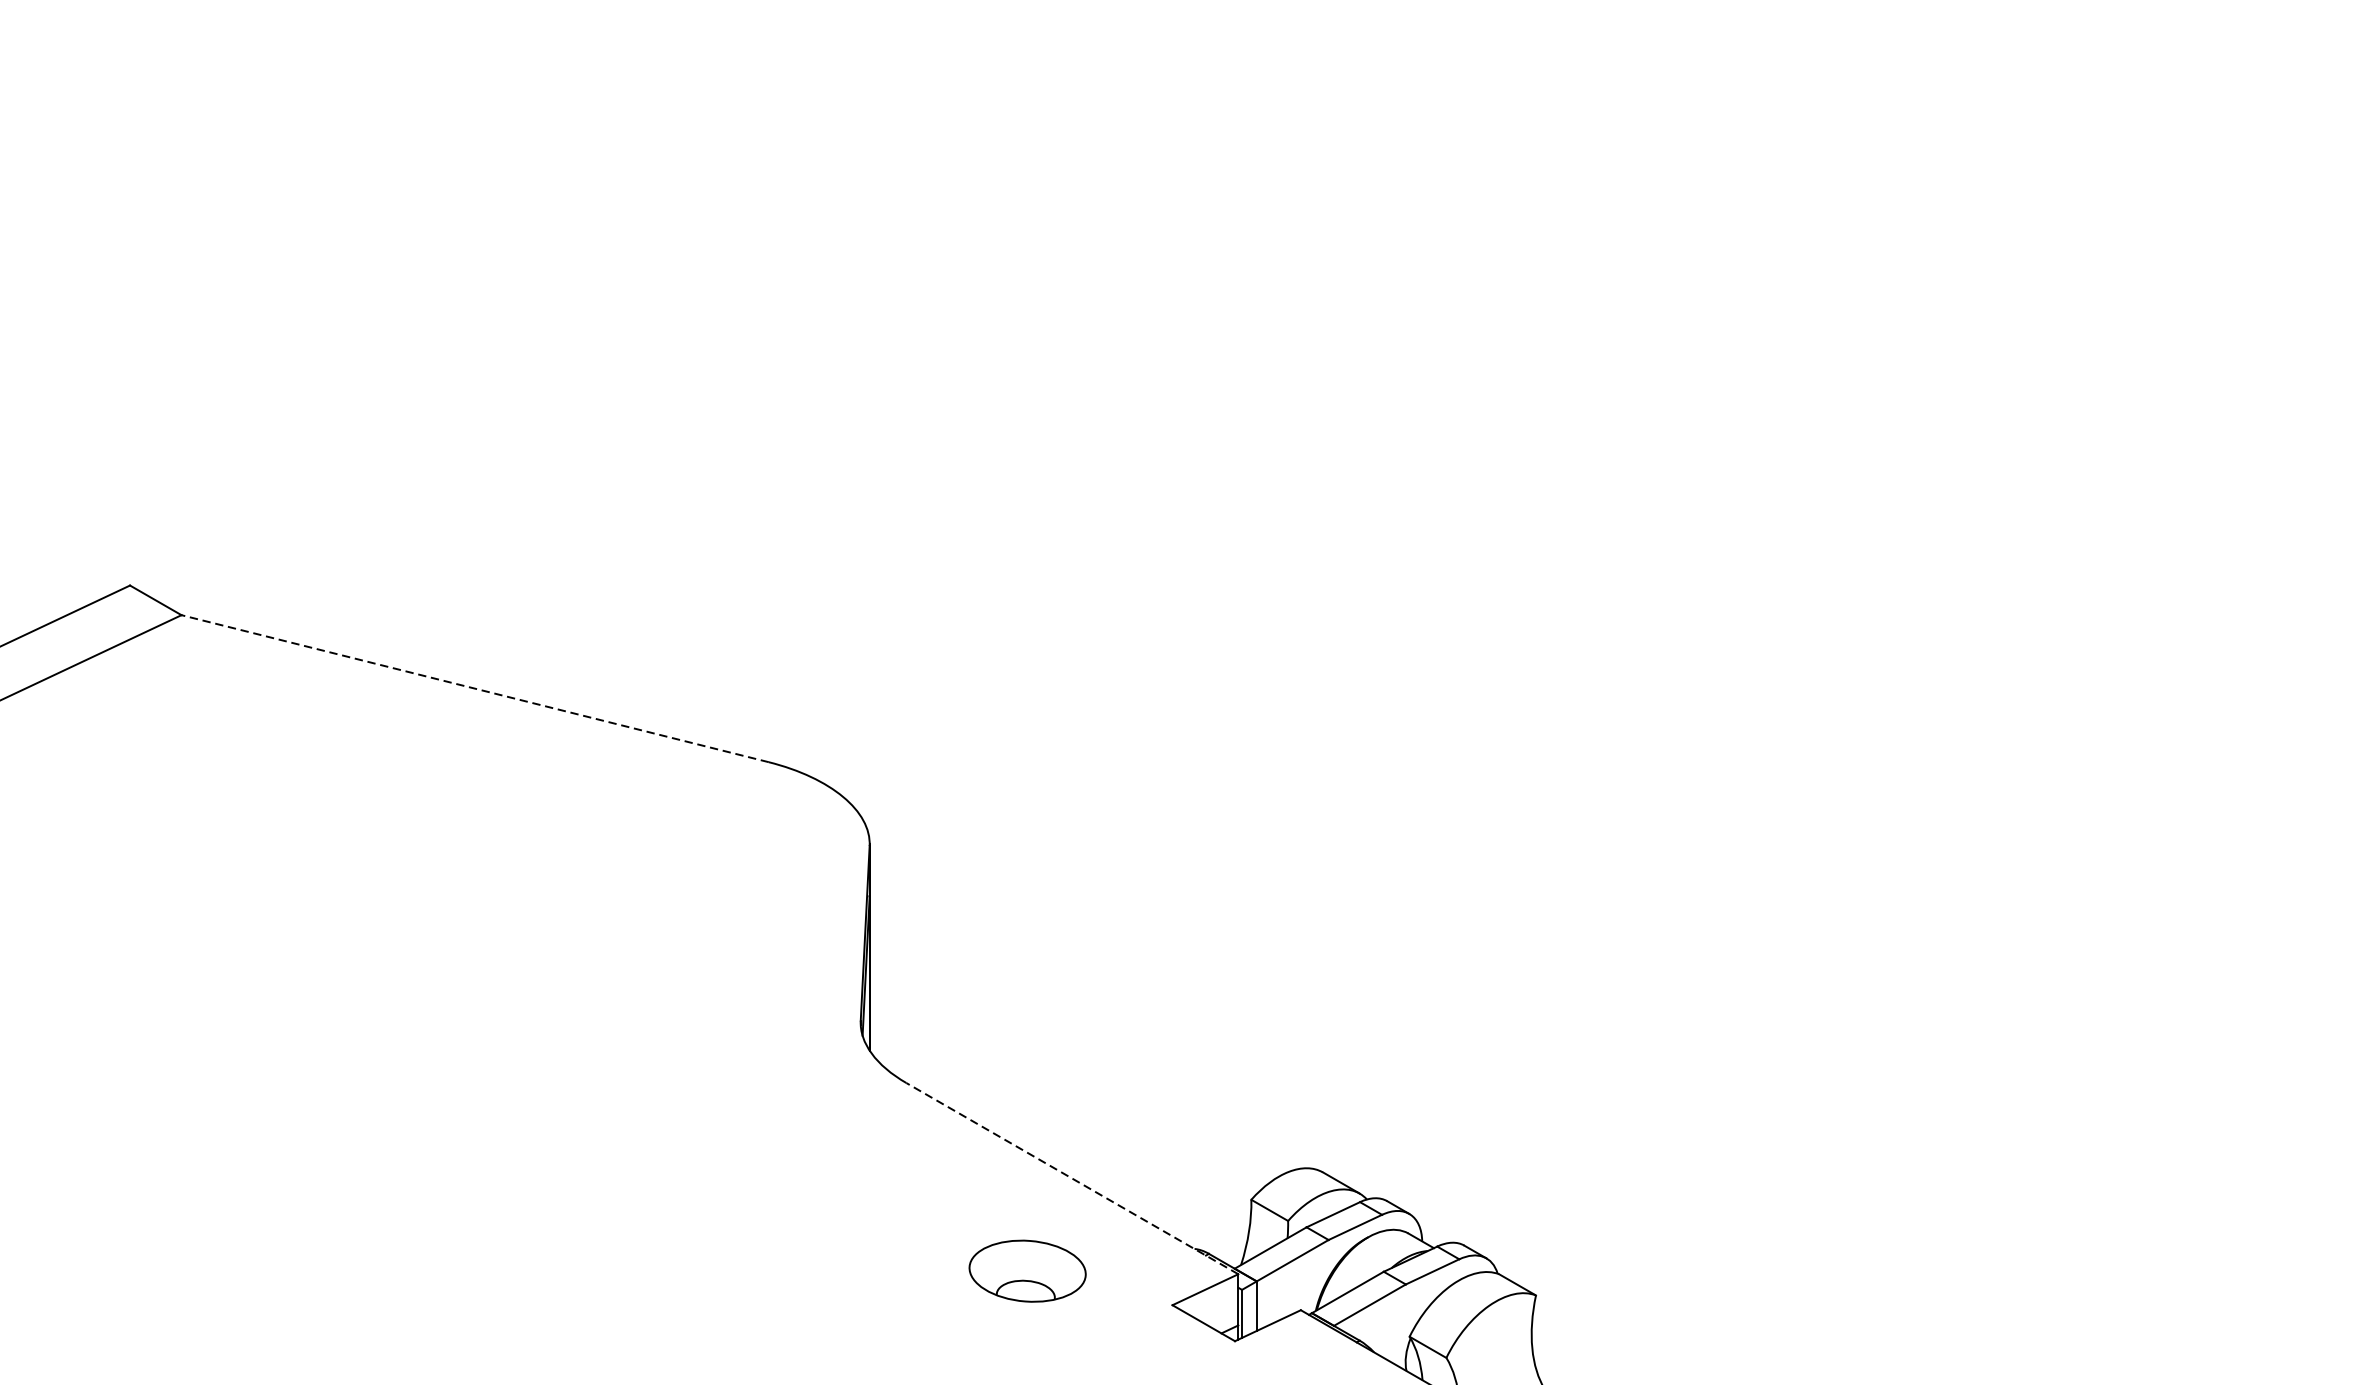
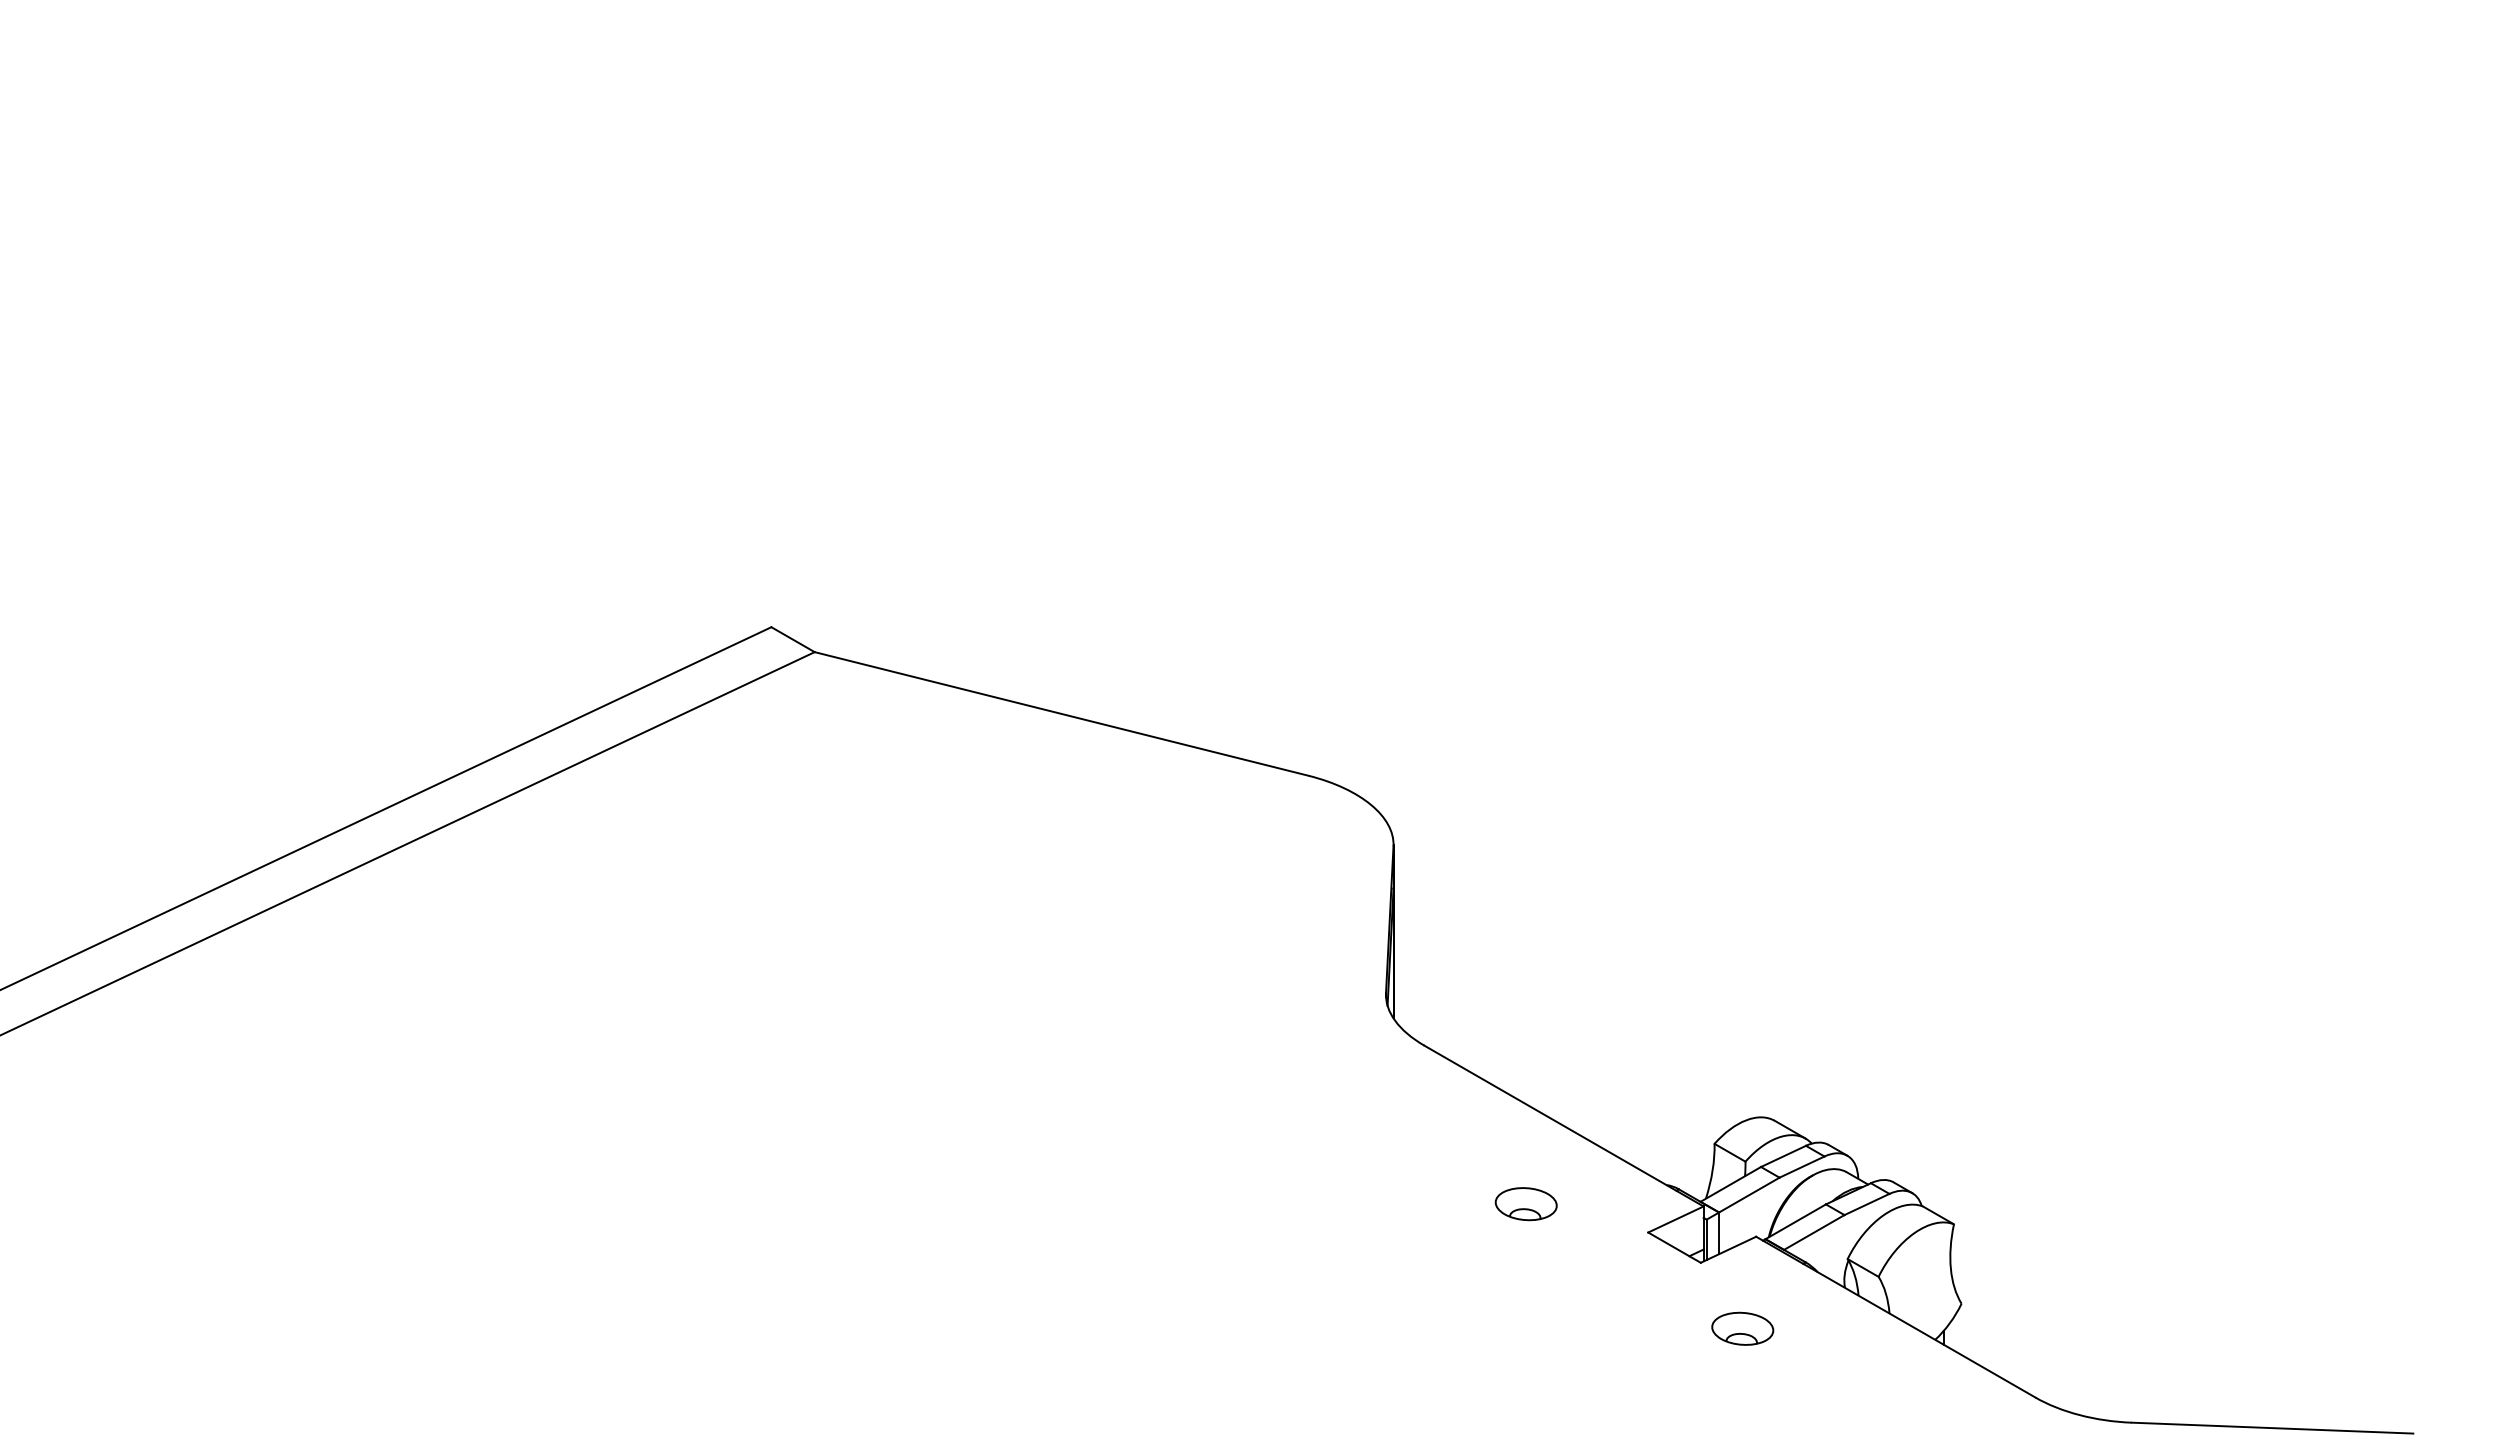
line: (474, 688) -> (1061, 713), dashed -> solid
line: (1071, 1177) -> (1563, 1125), dashed -> solid
part: (1026, 1271) -> (1525, 1204), size x0.62

